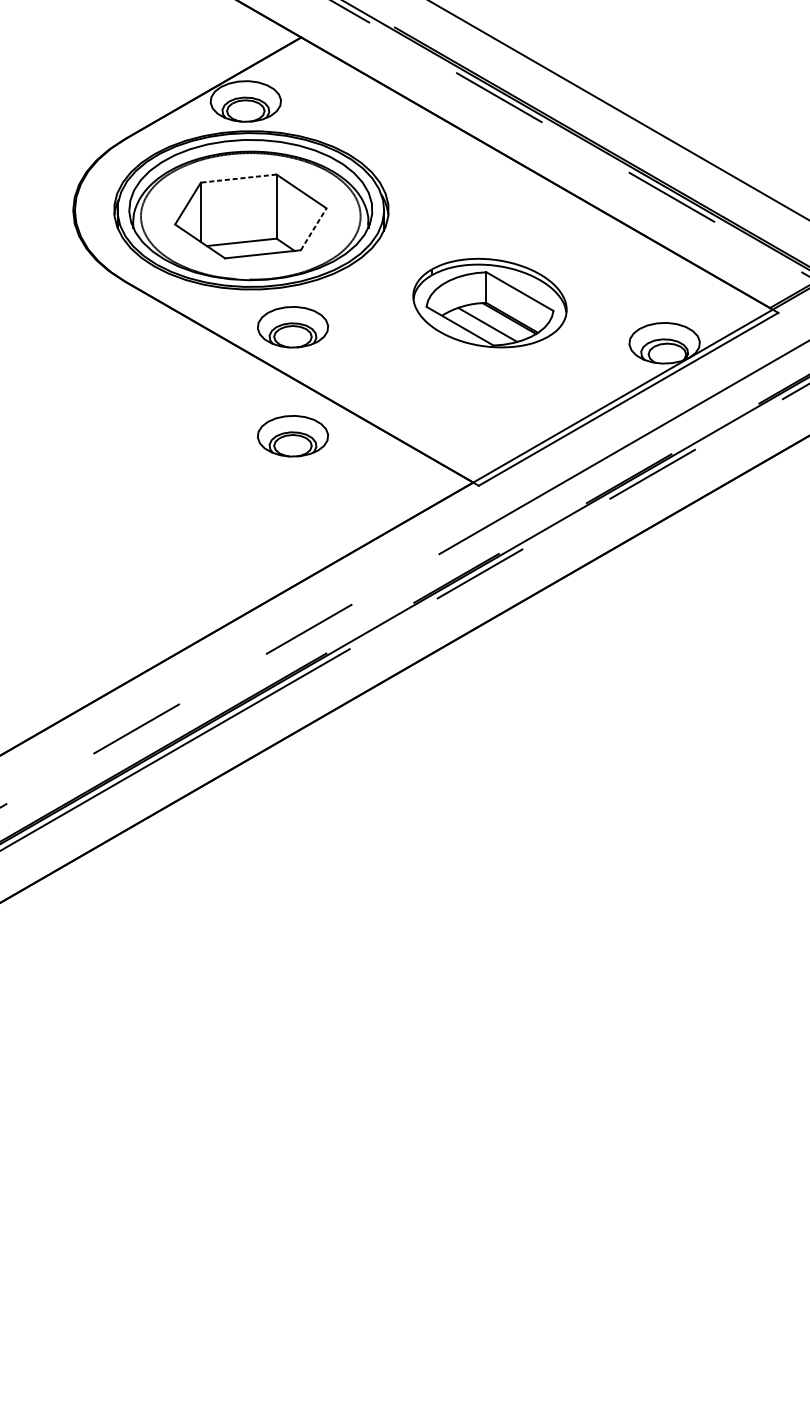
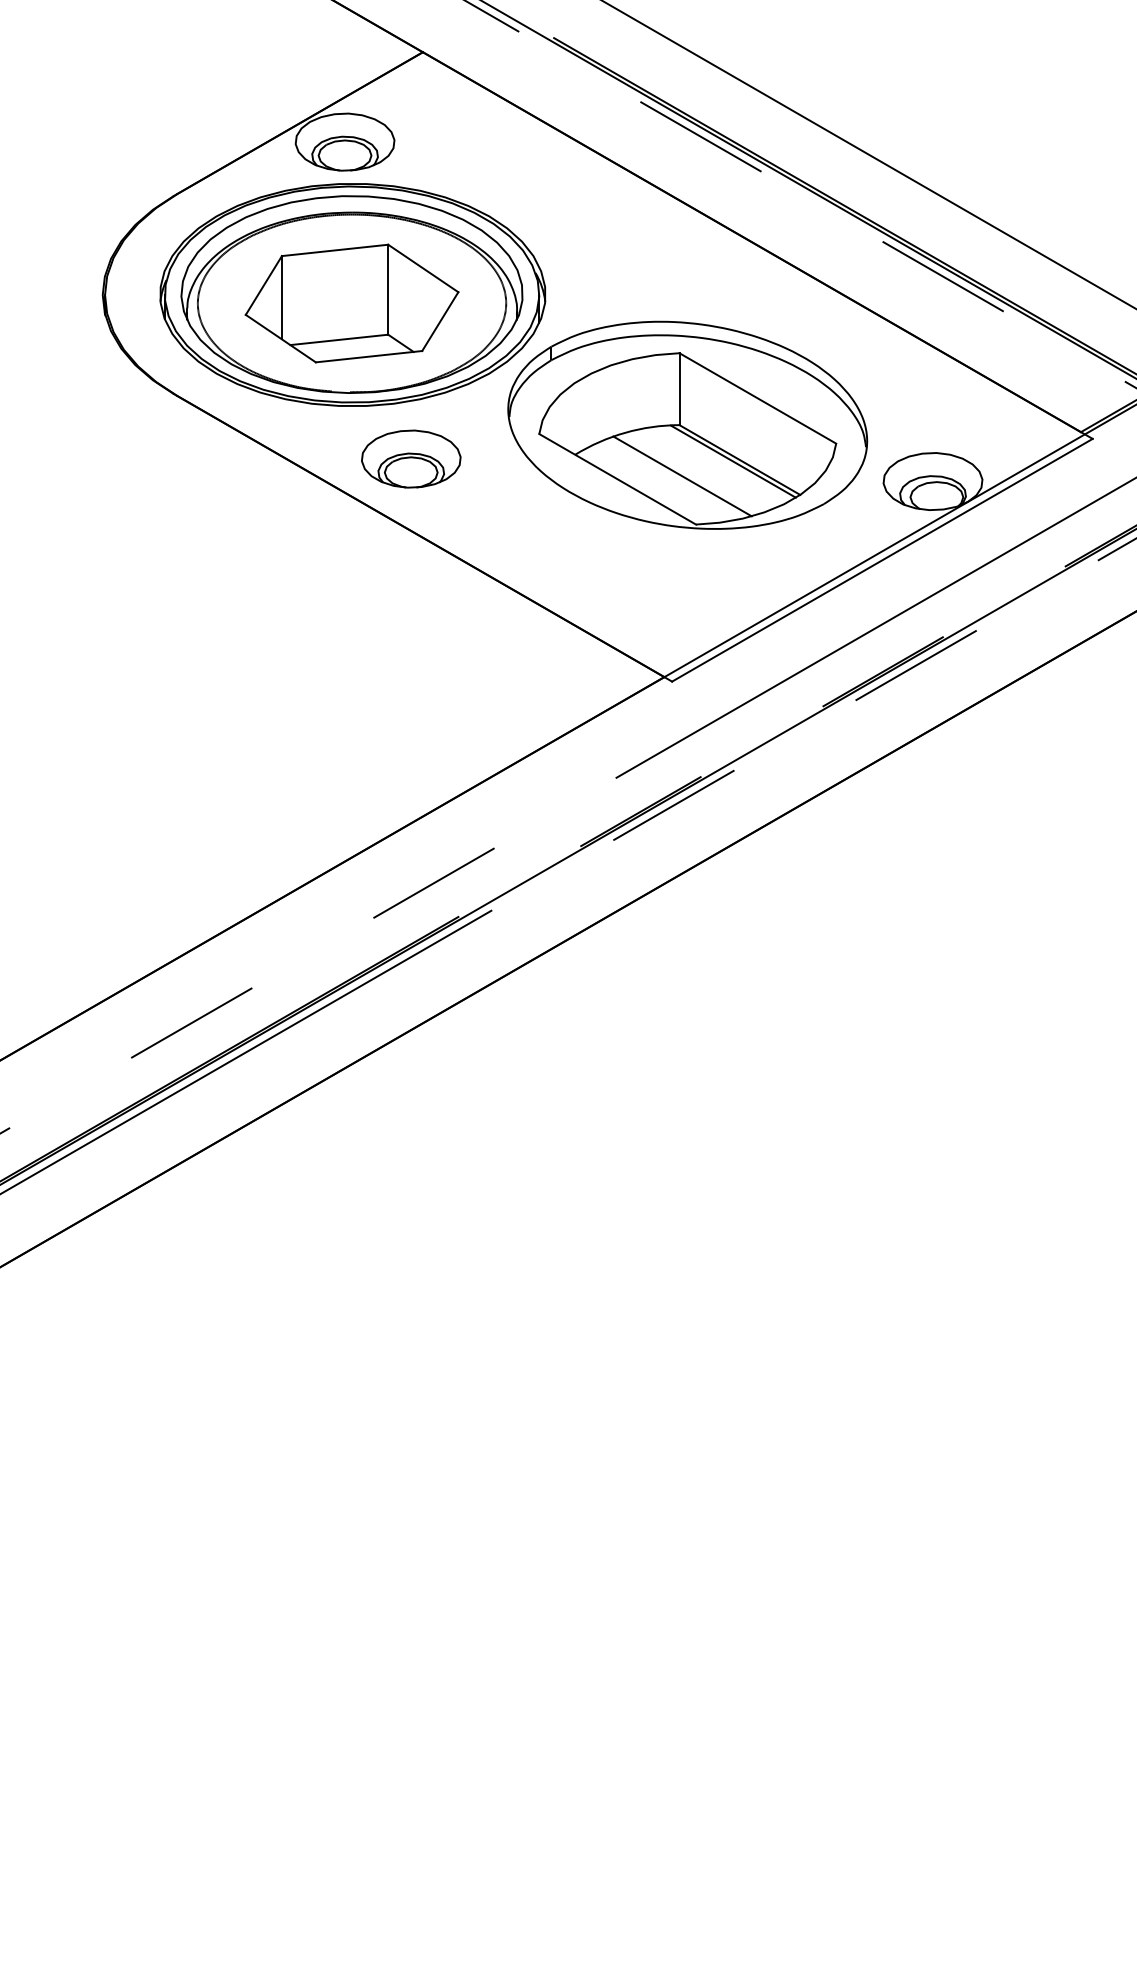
line: (238, 178) -> (334, 250), dashed -> solid
line: (313, 229) -> (440, 321), dashed -> solid
part: (489, 302) -> (687, 424), size x1.67
part: (293, 435) -> (411, 611), removed

